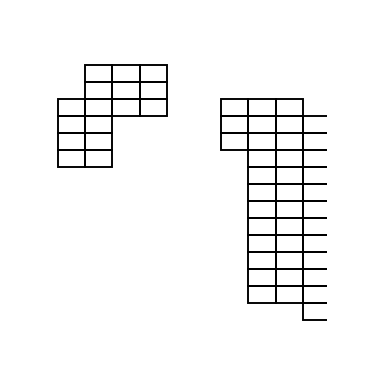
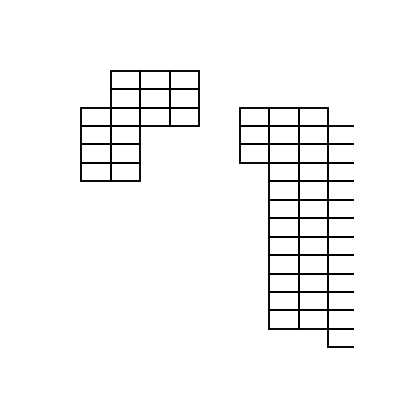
part: (112, 115) -> (140, 125), moved

